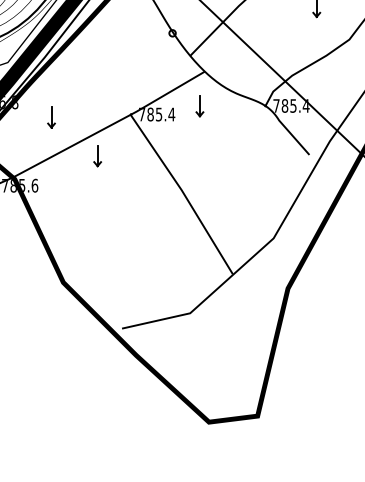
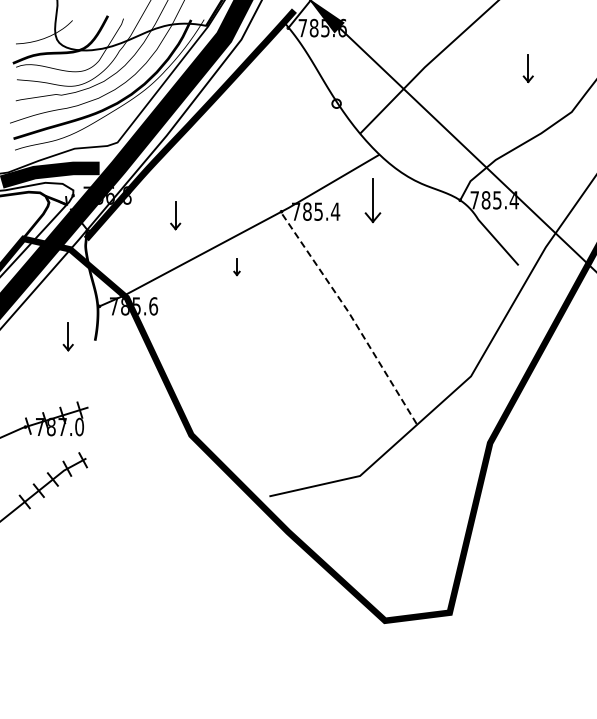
part: (199, 106) -> (372, 200), size x1.6
part: (97, 155) -> (236, 266), size x0.6
line: (183, 192) -> (350, 315), solid -> dashed

